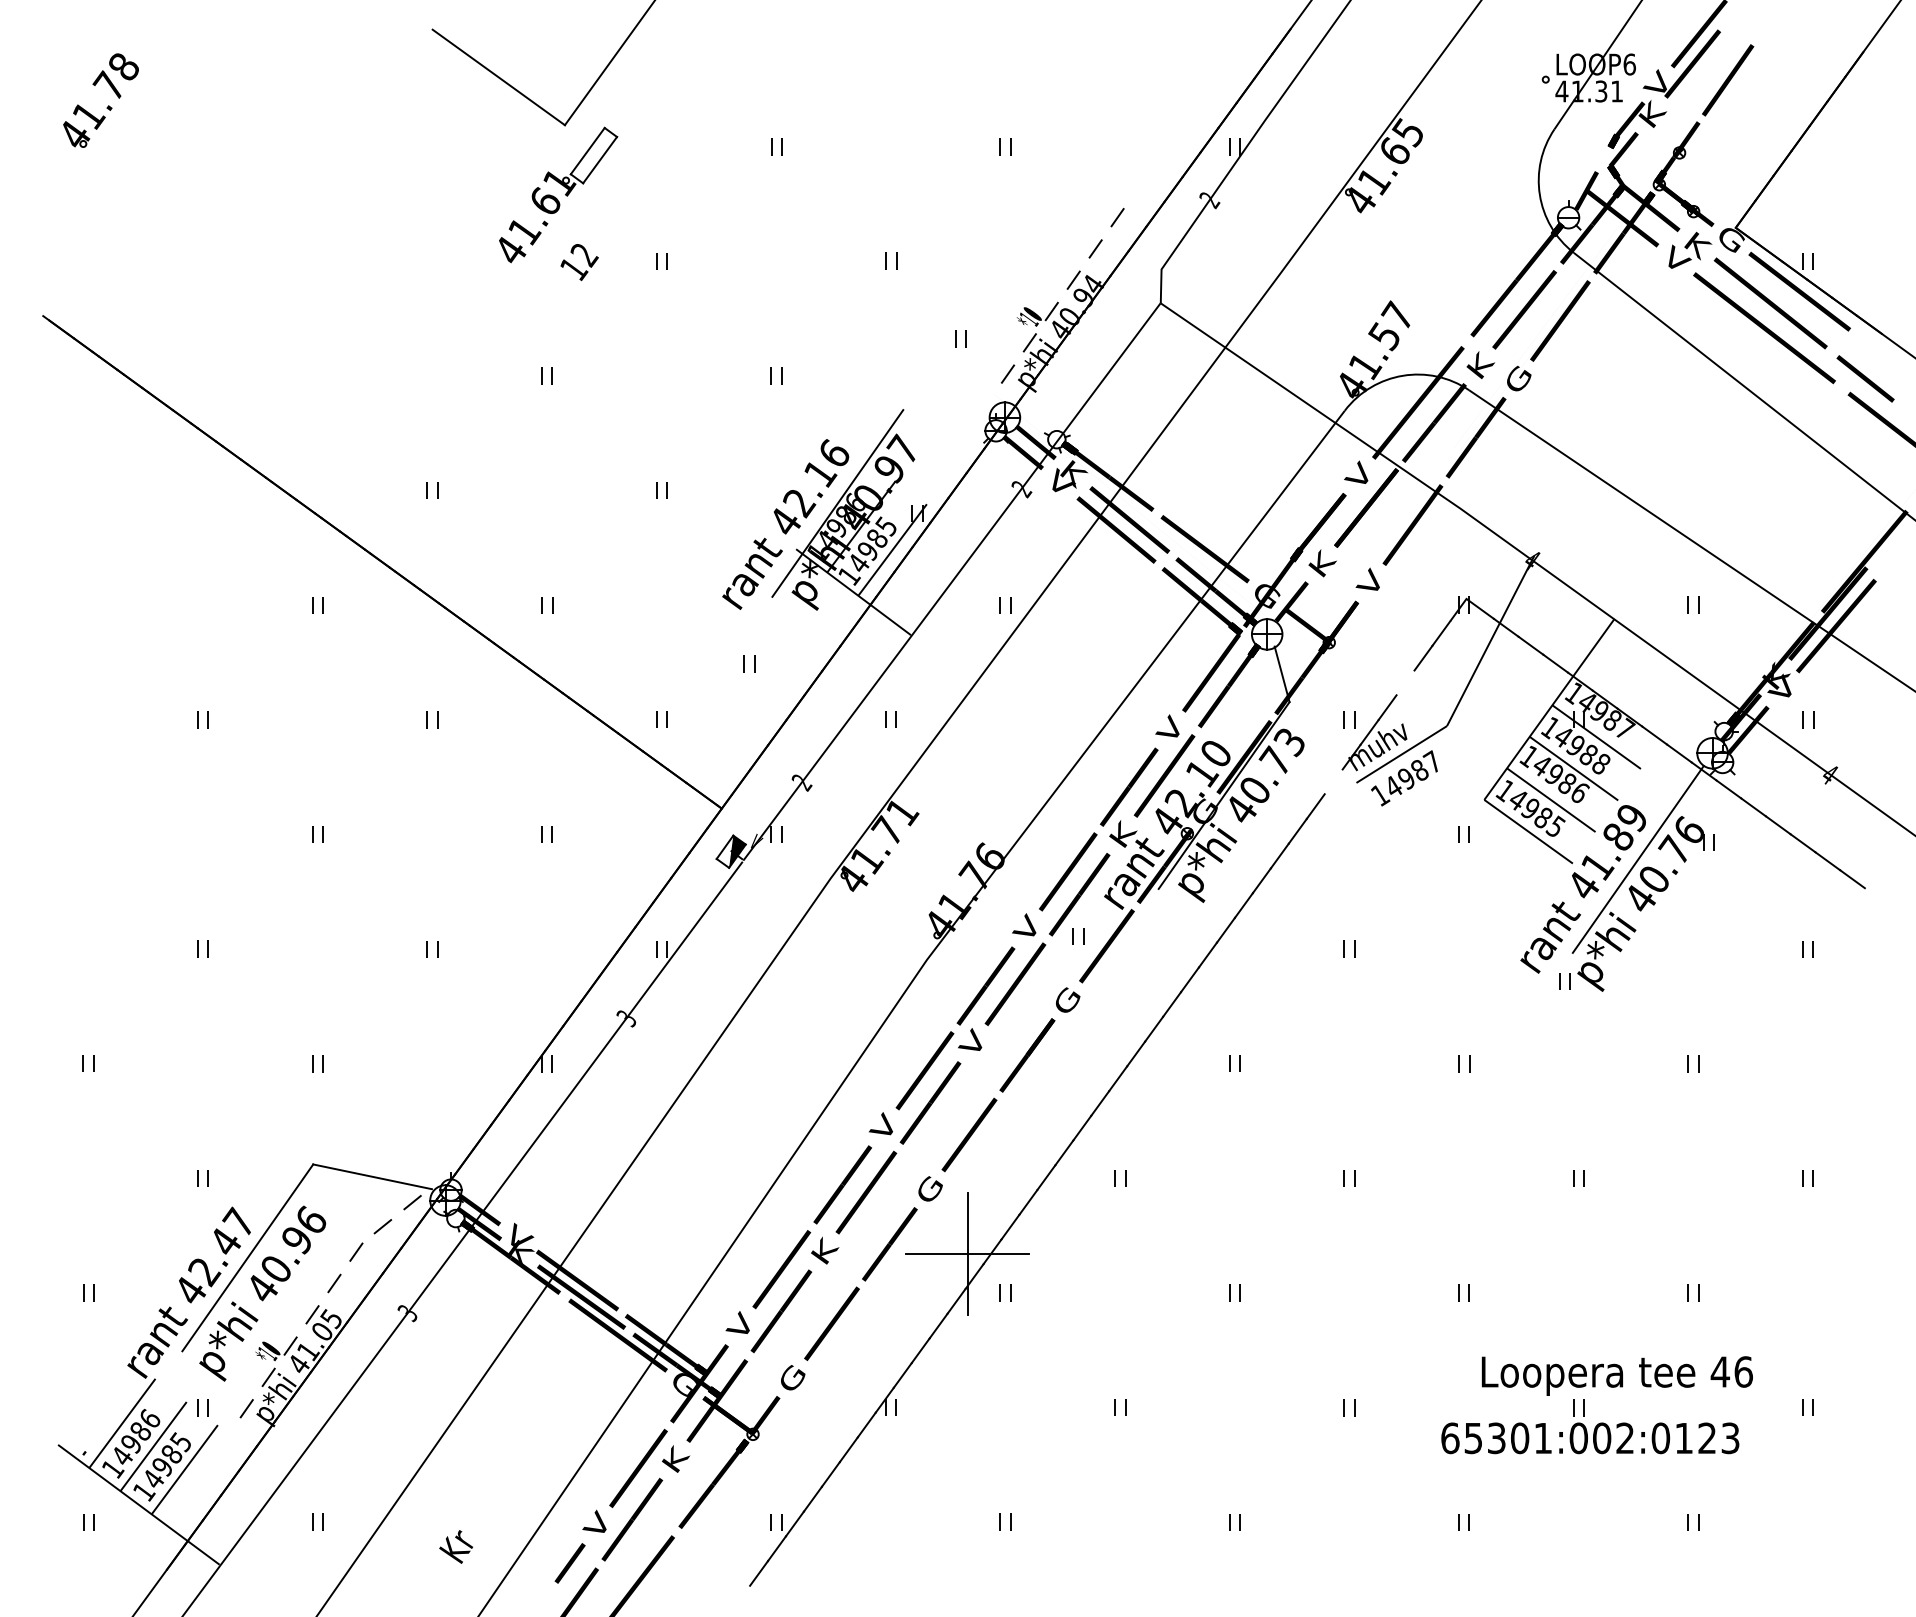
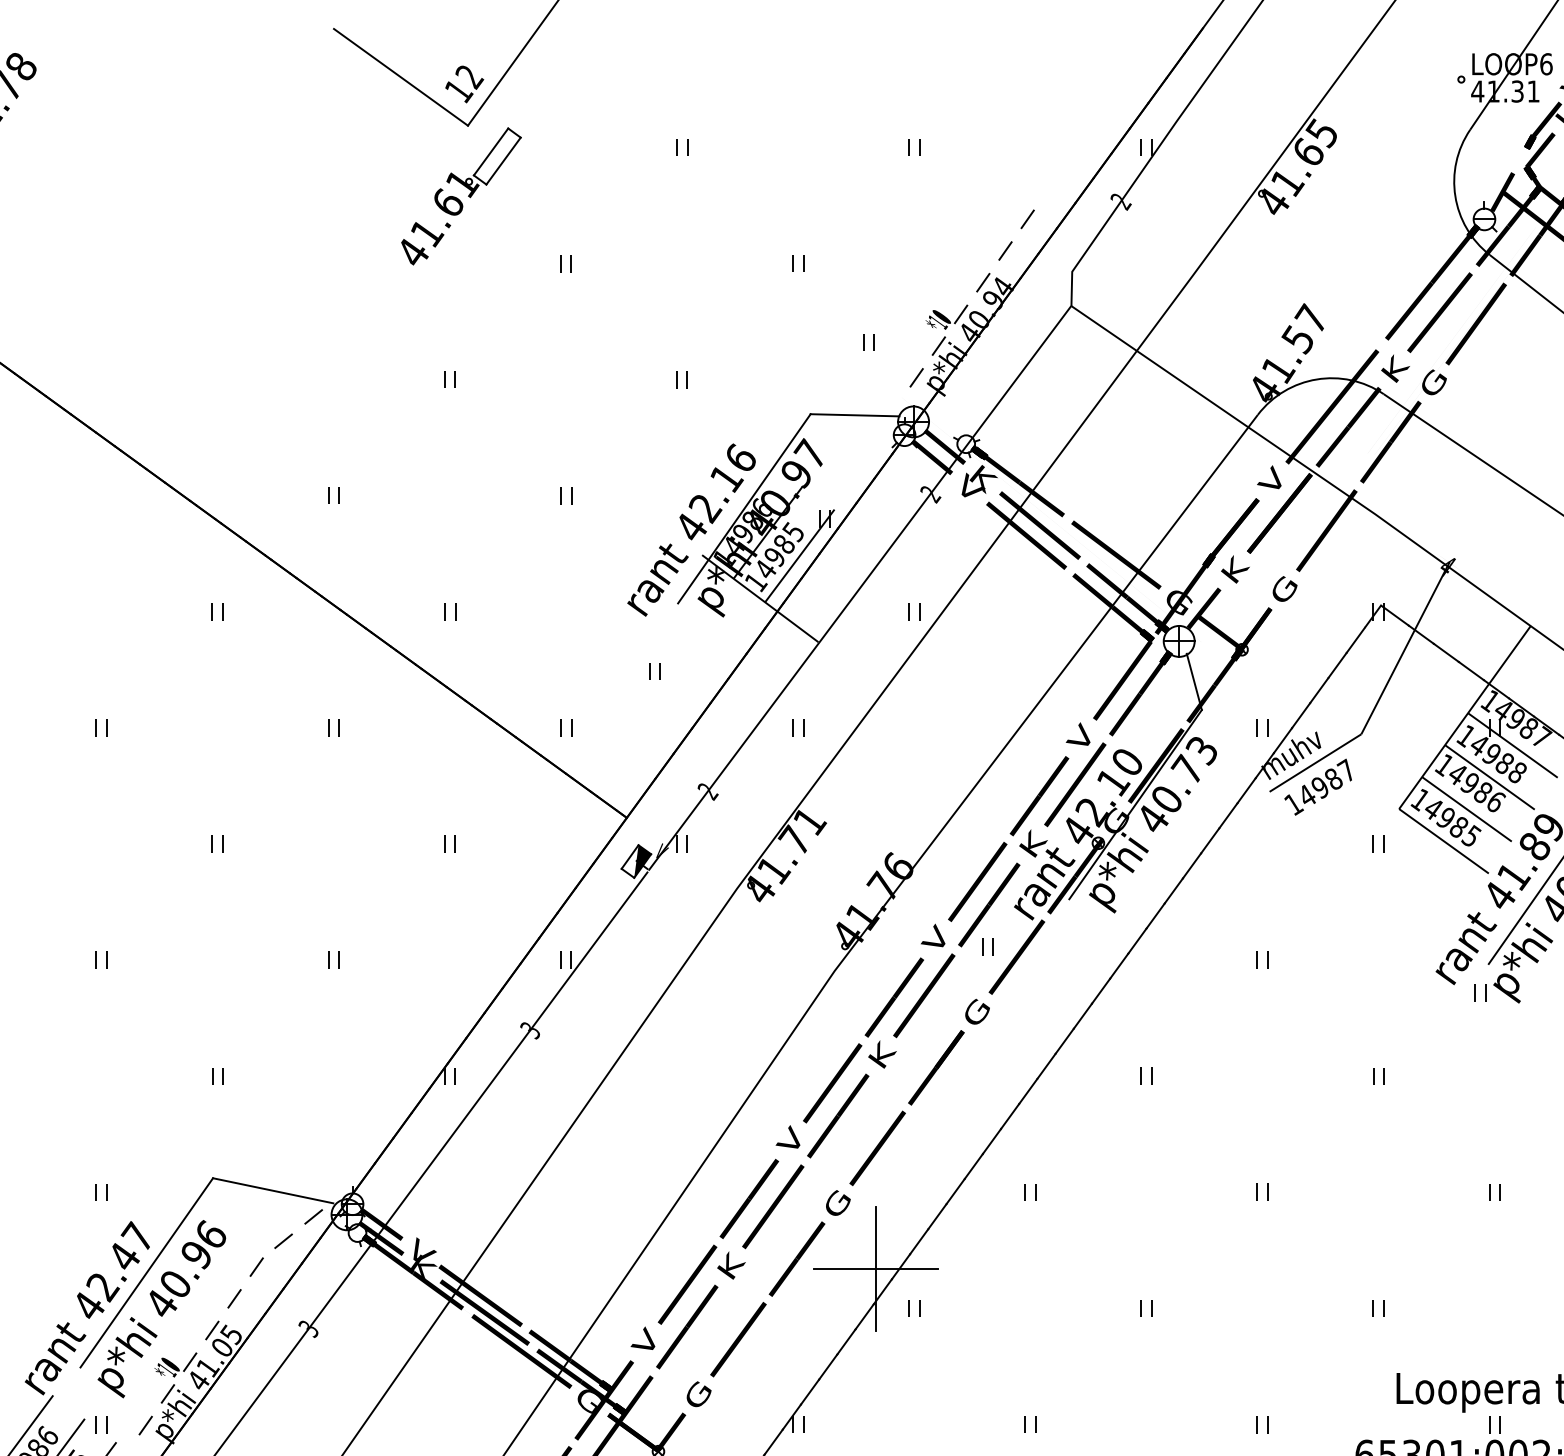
text: (579, 262) -> (464, 84), moved
line: (947, 411) -> (855, 415), added
text: (1369, 581) -> (1282, 587), V -> G
line: (1405, 682) -> (1319, 690), added
line: (1333, 781) -> (1246, 790), added
text: (973, 1042) -> (881, 1054), V -> K

